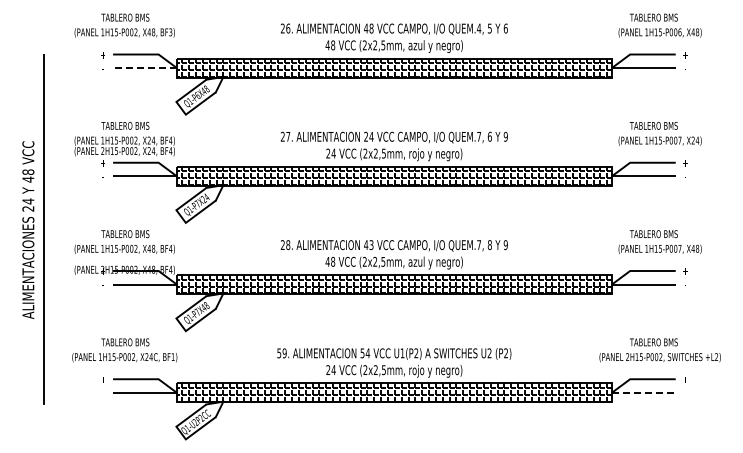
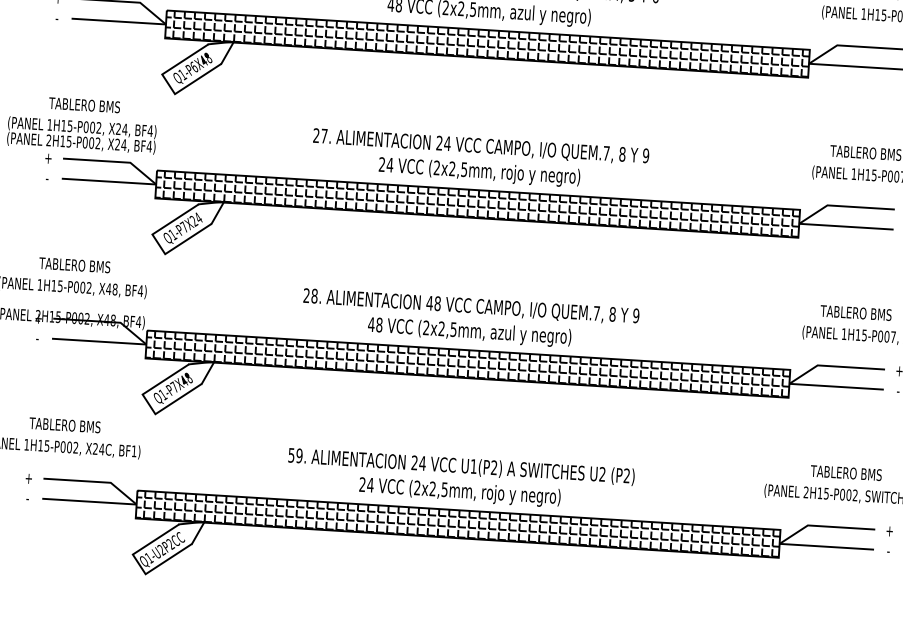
line: (144, 68) -> (118, 22), dashed -> solid
text: (489, 136) -> (621, 153), 6 -> 8
text: (371, 244) -> (437, 302), 43 -> 48
text: (362, 353) -> (414, 463), 54 -> 24
line: (643, 392) -> (826, 546), dashed -> solid

